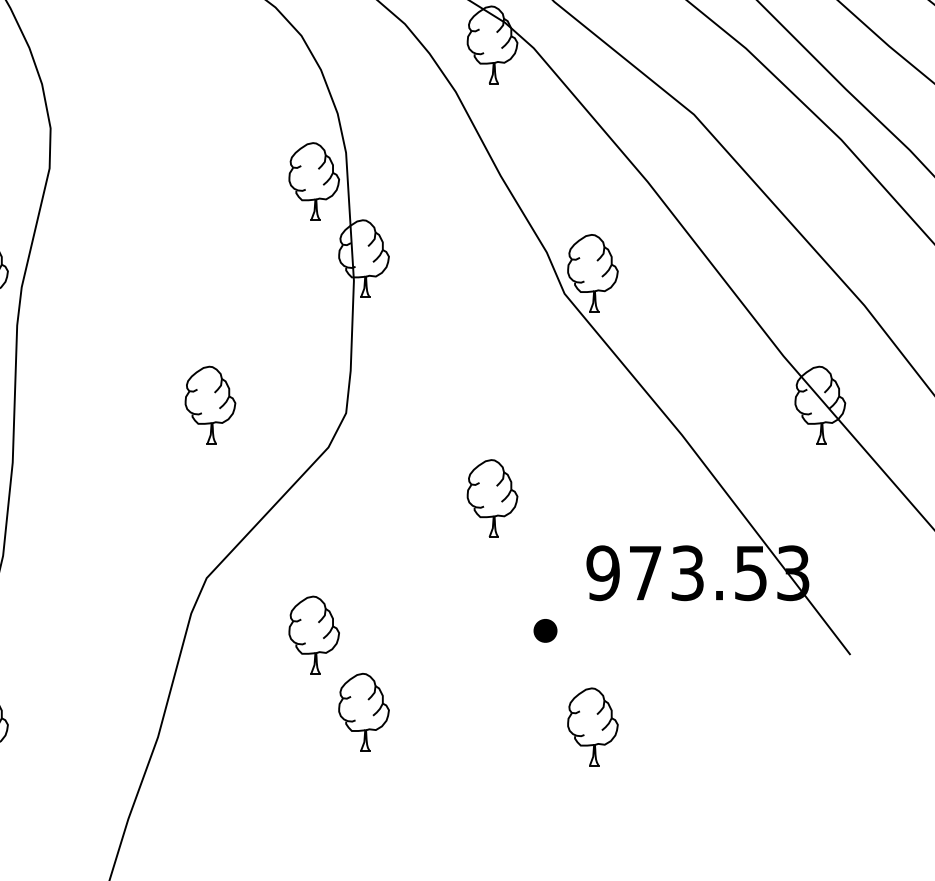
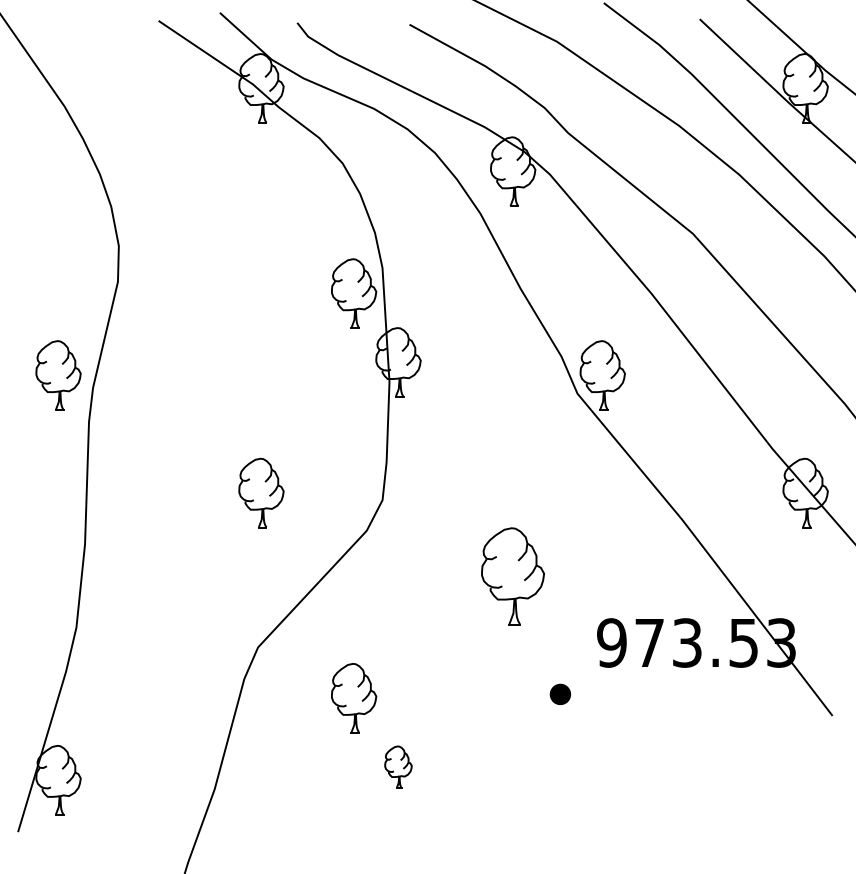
part: (492, 498) -> (513, 576), size x1.4
part: (364, 711) -> (398, 766), size x0.6
part: (592, 726) -> (602, 779), removed

